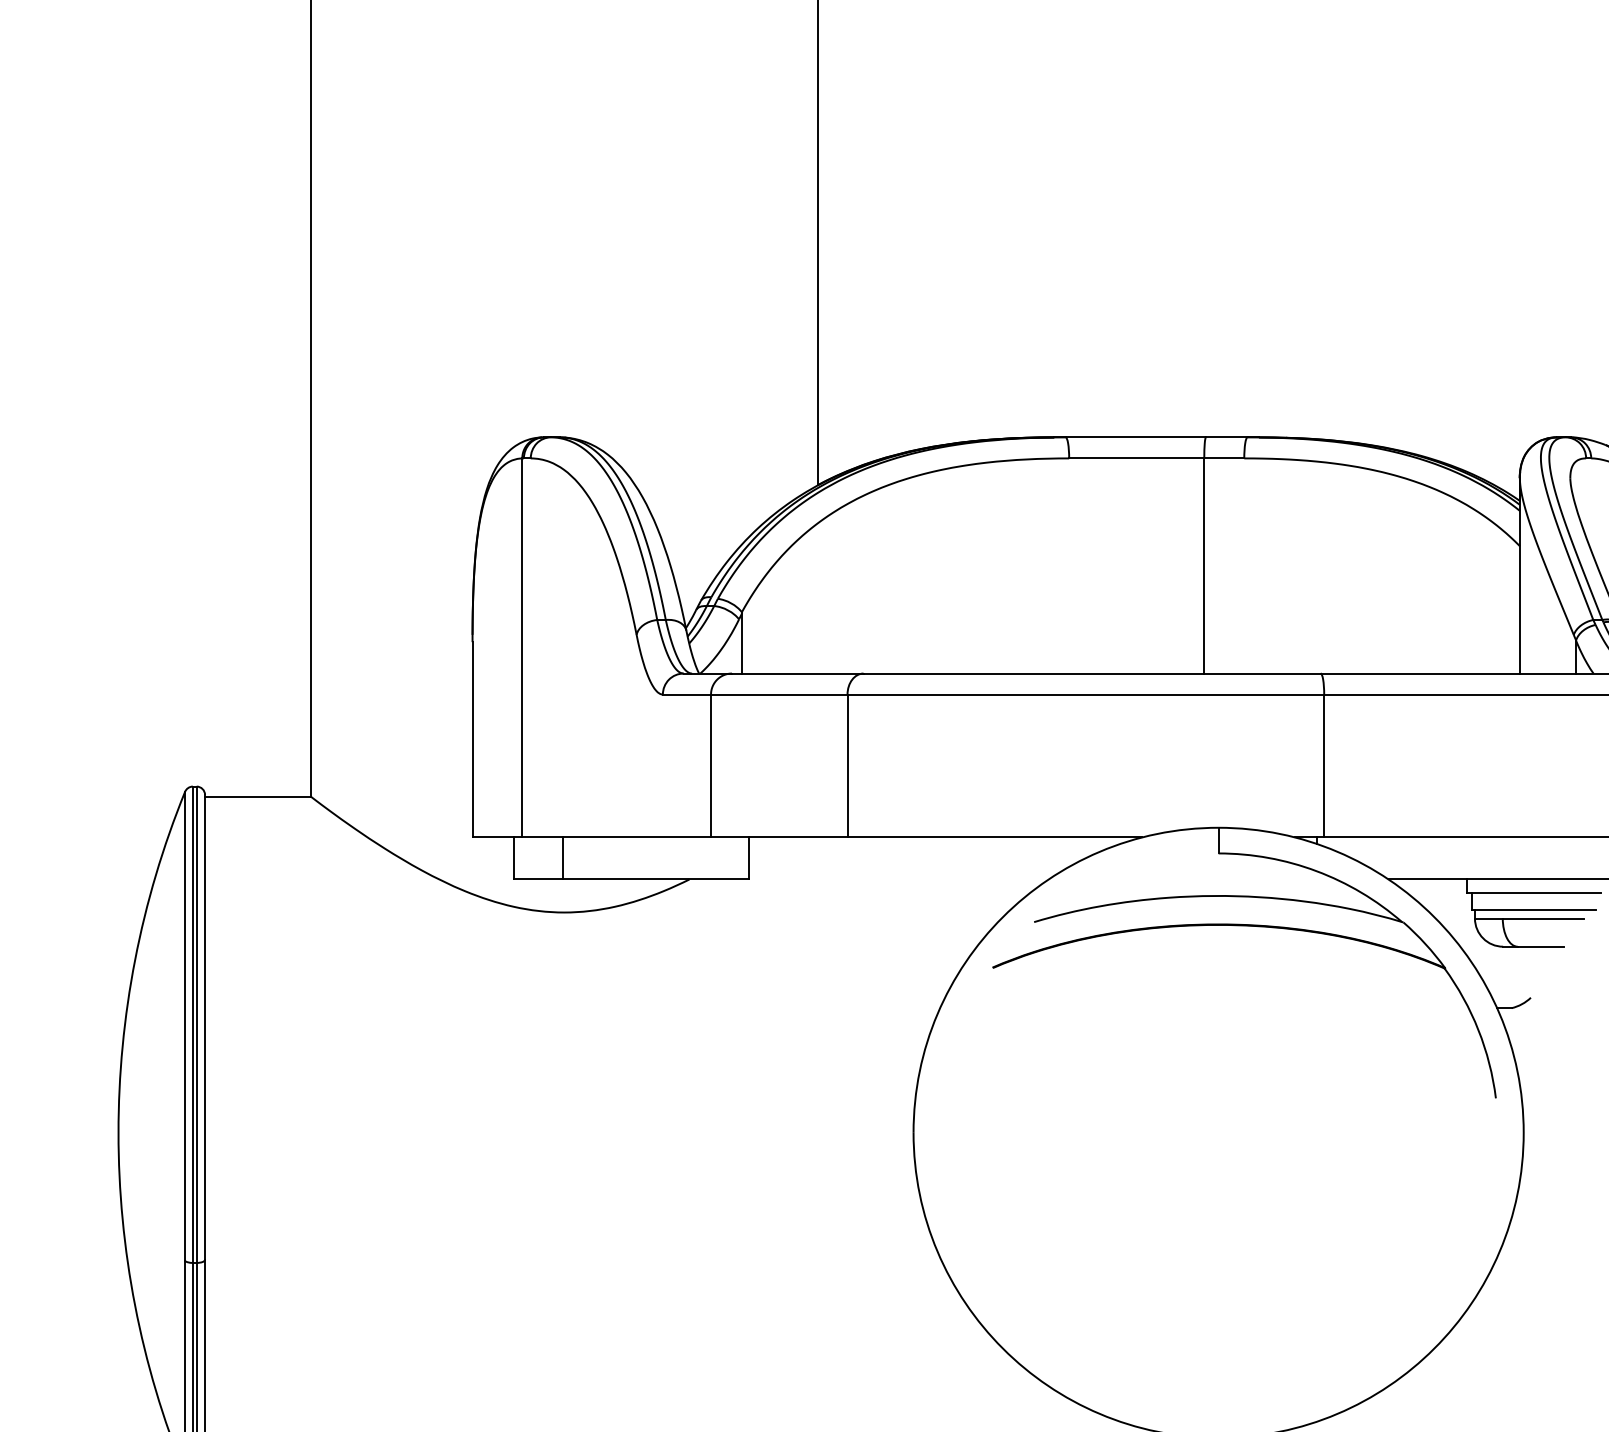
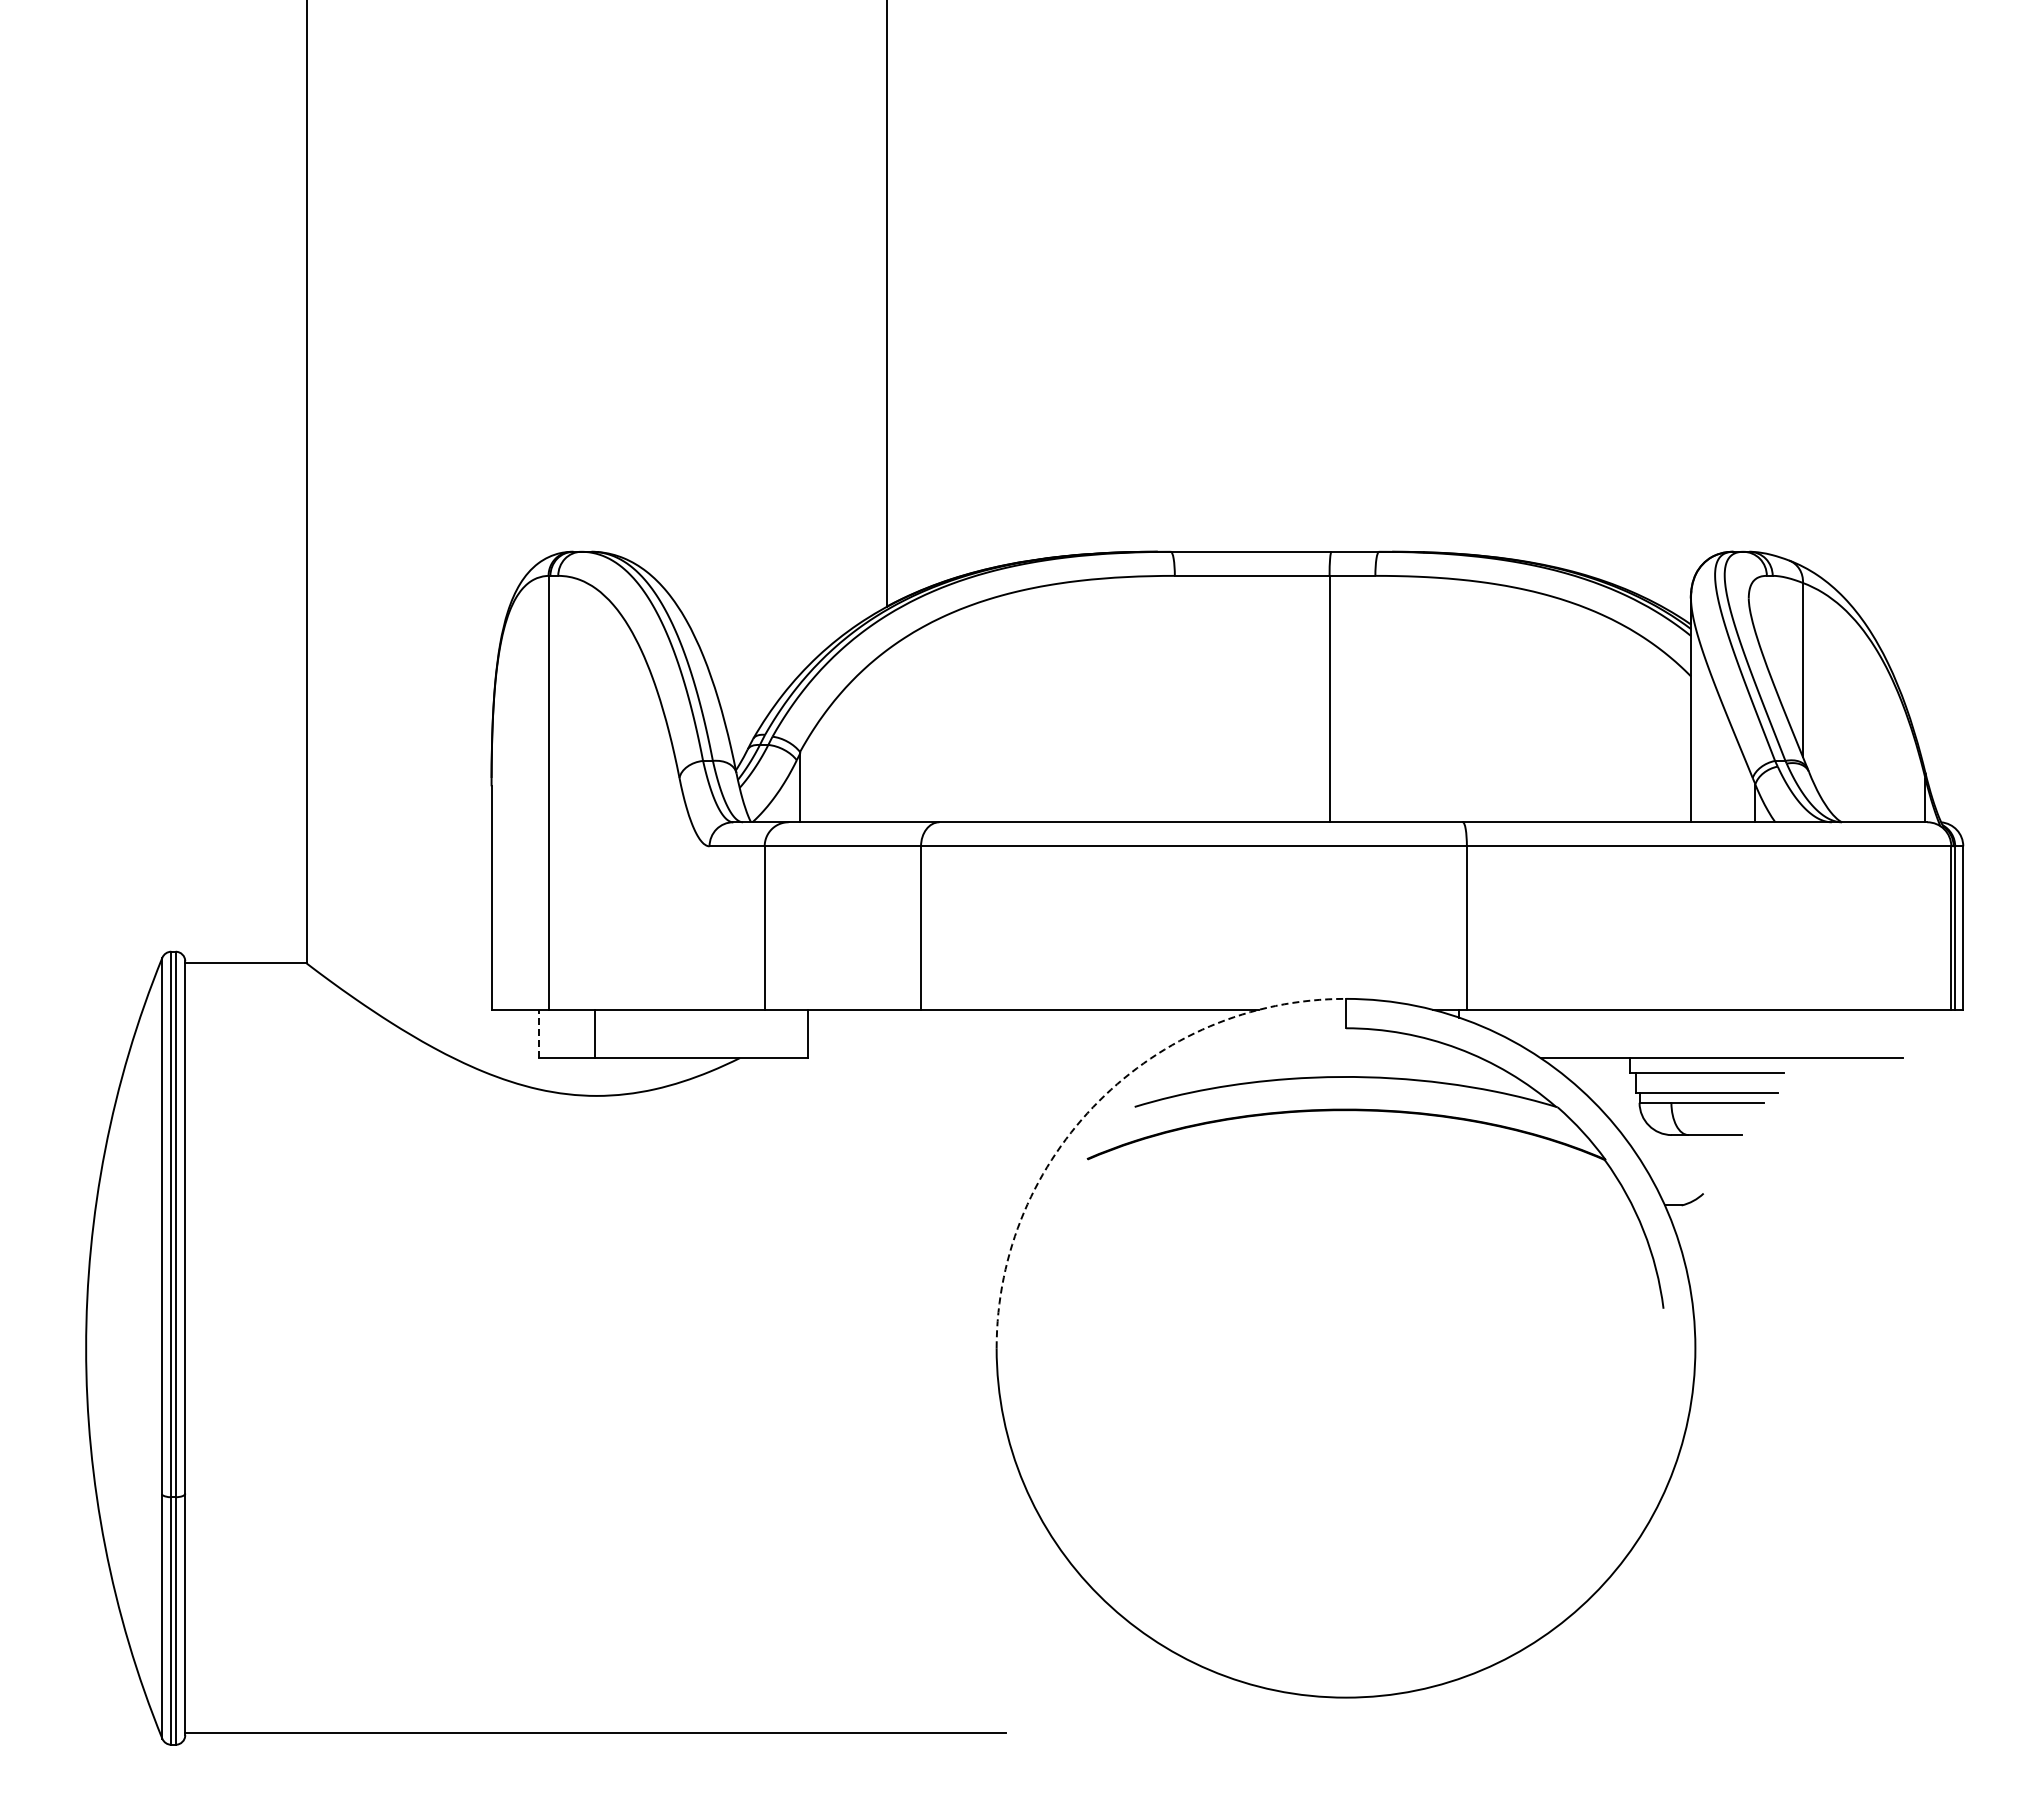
line: (514, 858) -> (539, 1033), solid -> dashed
arc: (1002, 917) -> (1098, 1101), solid -> dashed

